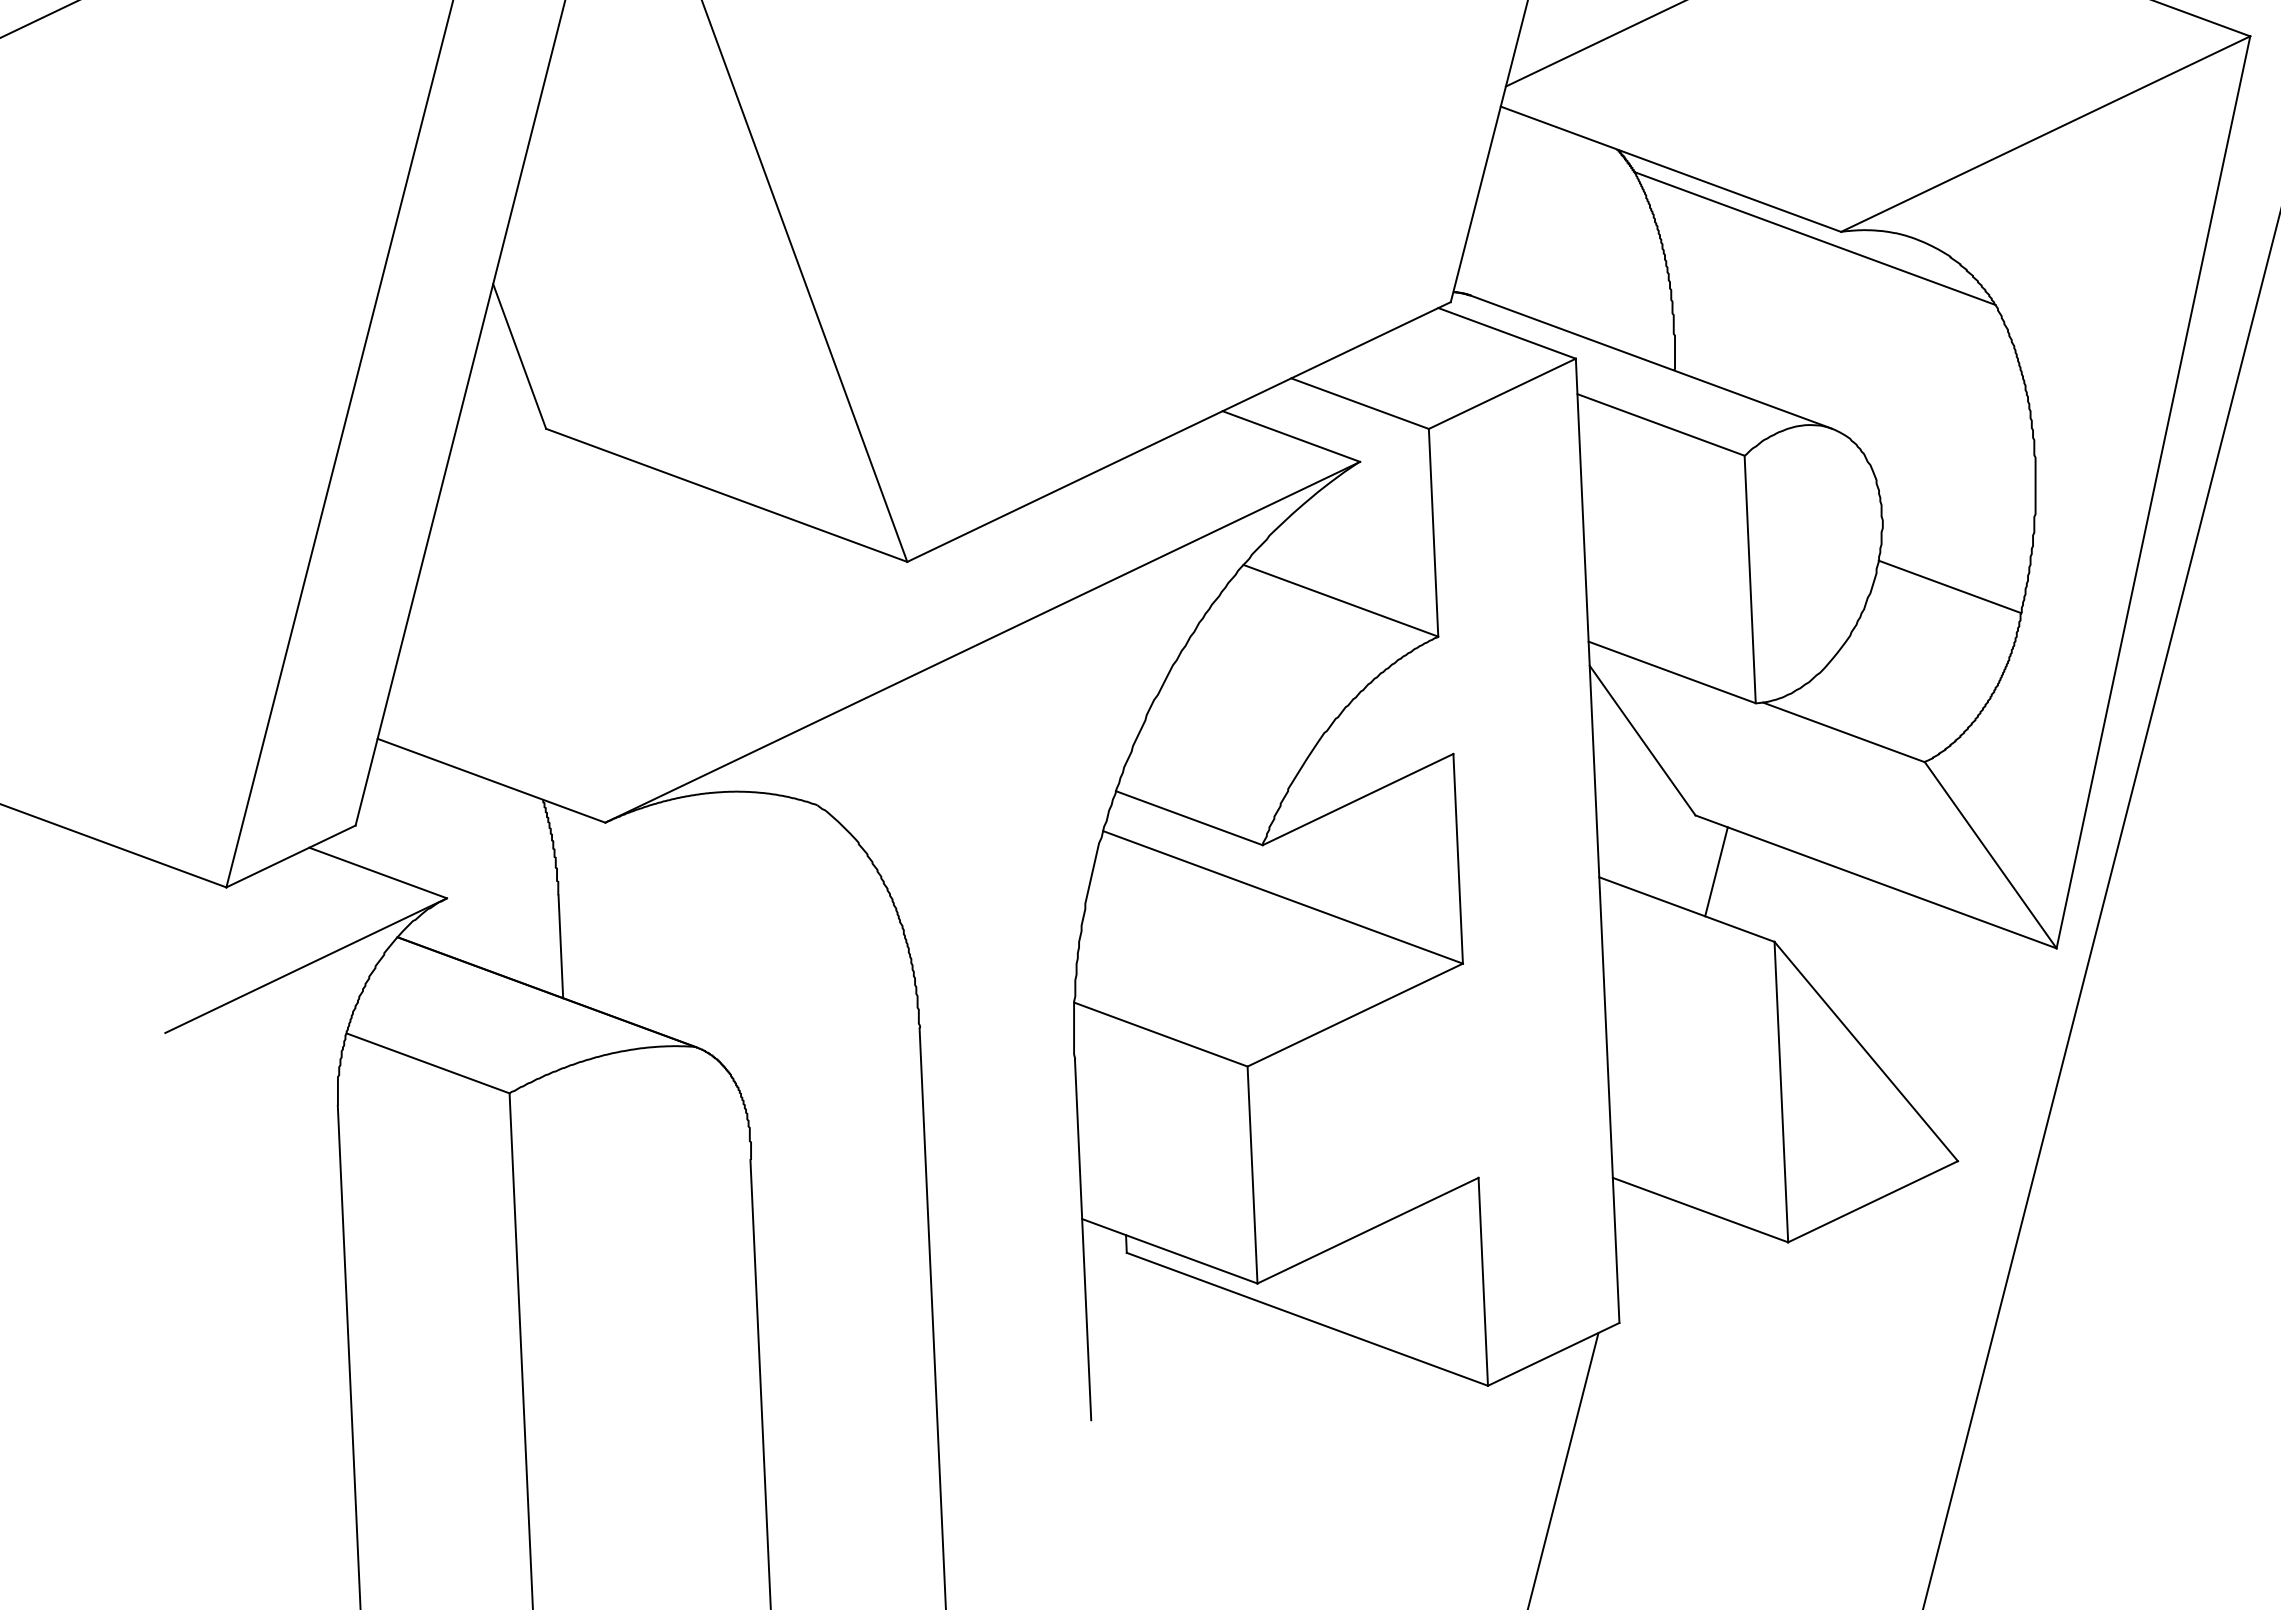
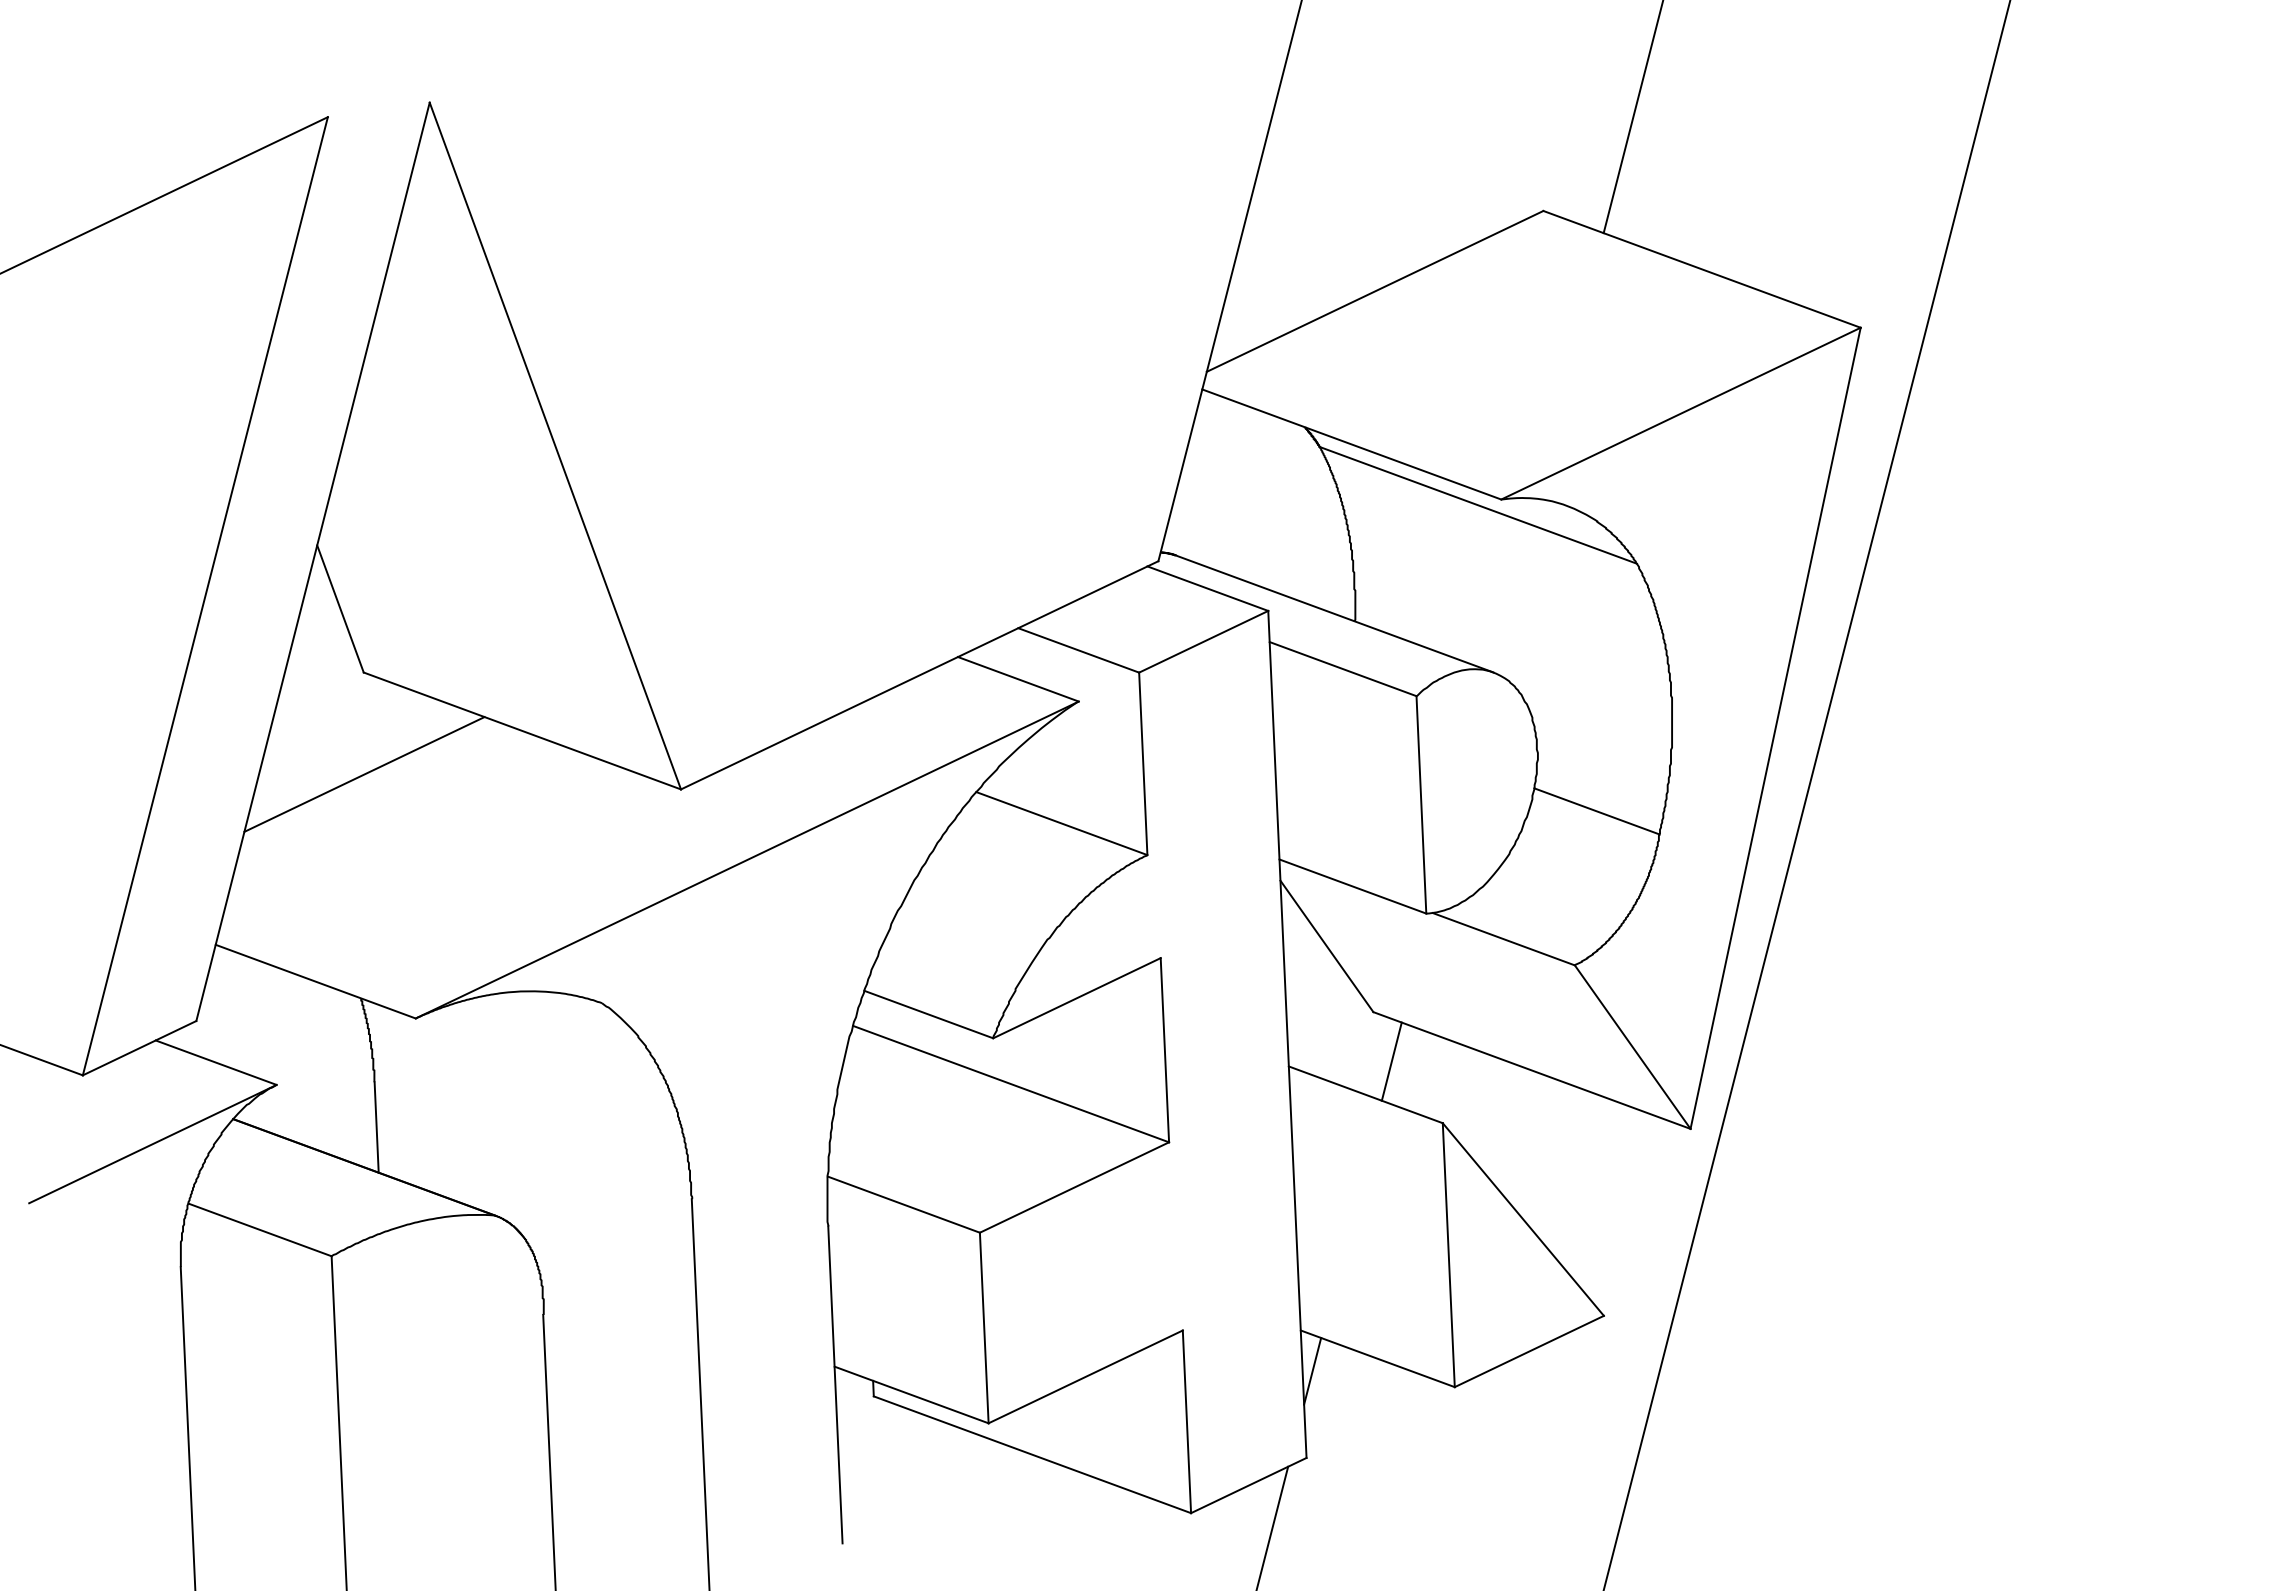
line: (547, 544) -> (364, 774), added
line: (1626, 1223) -> (1312, 1370), added

